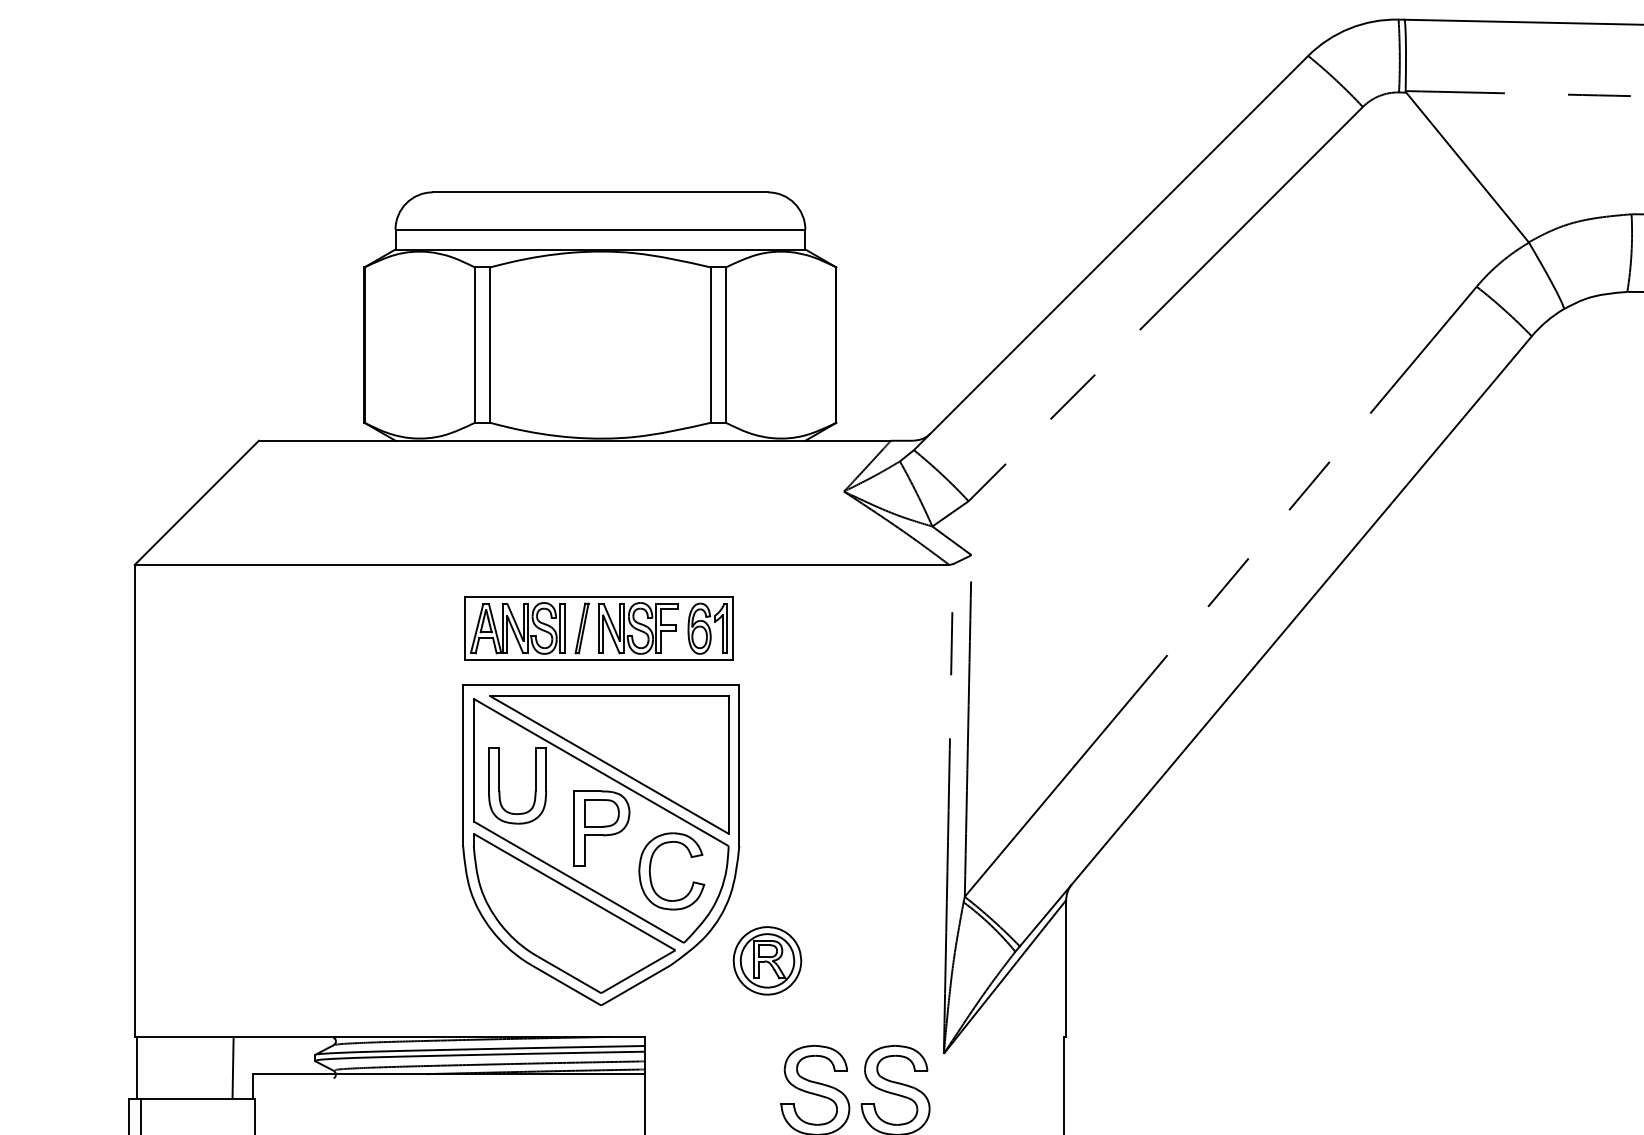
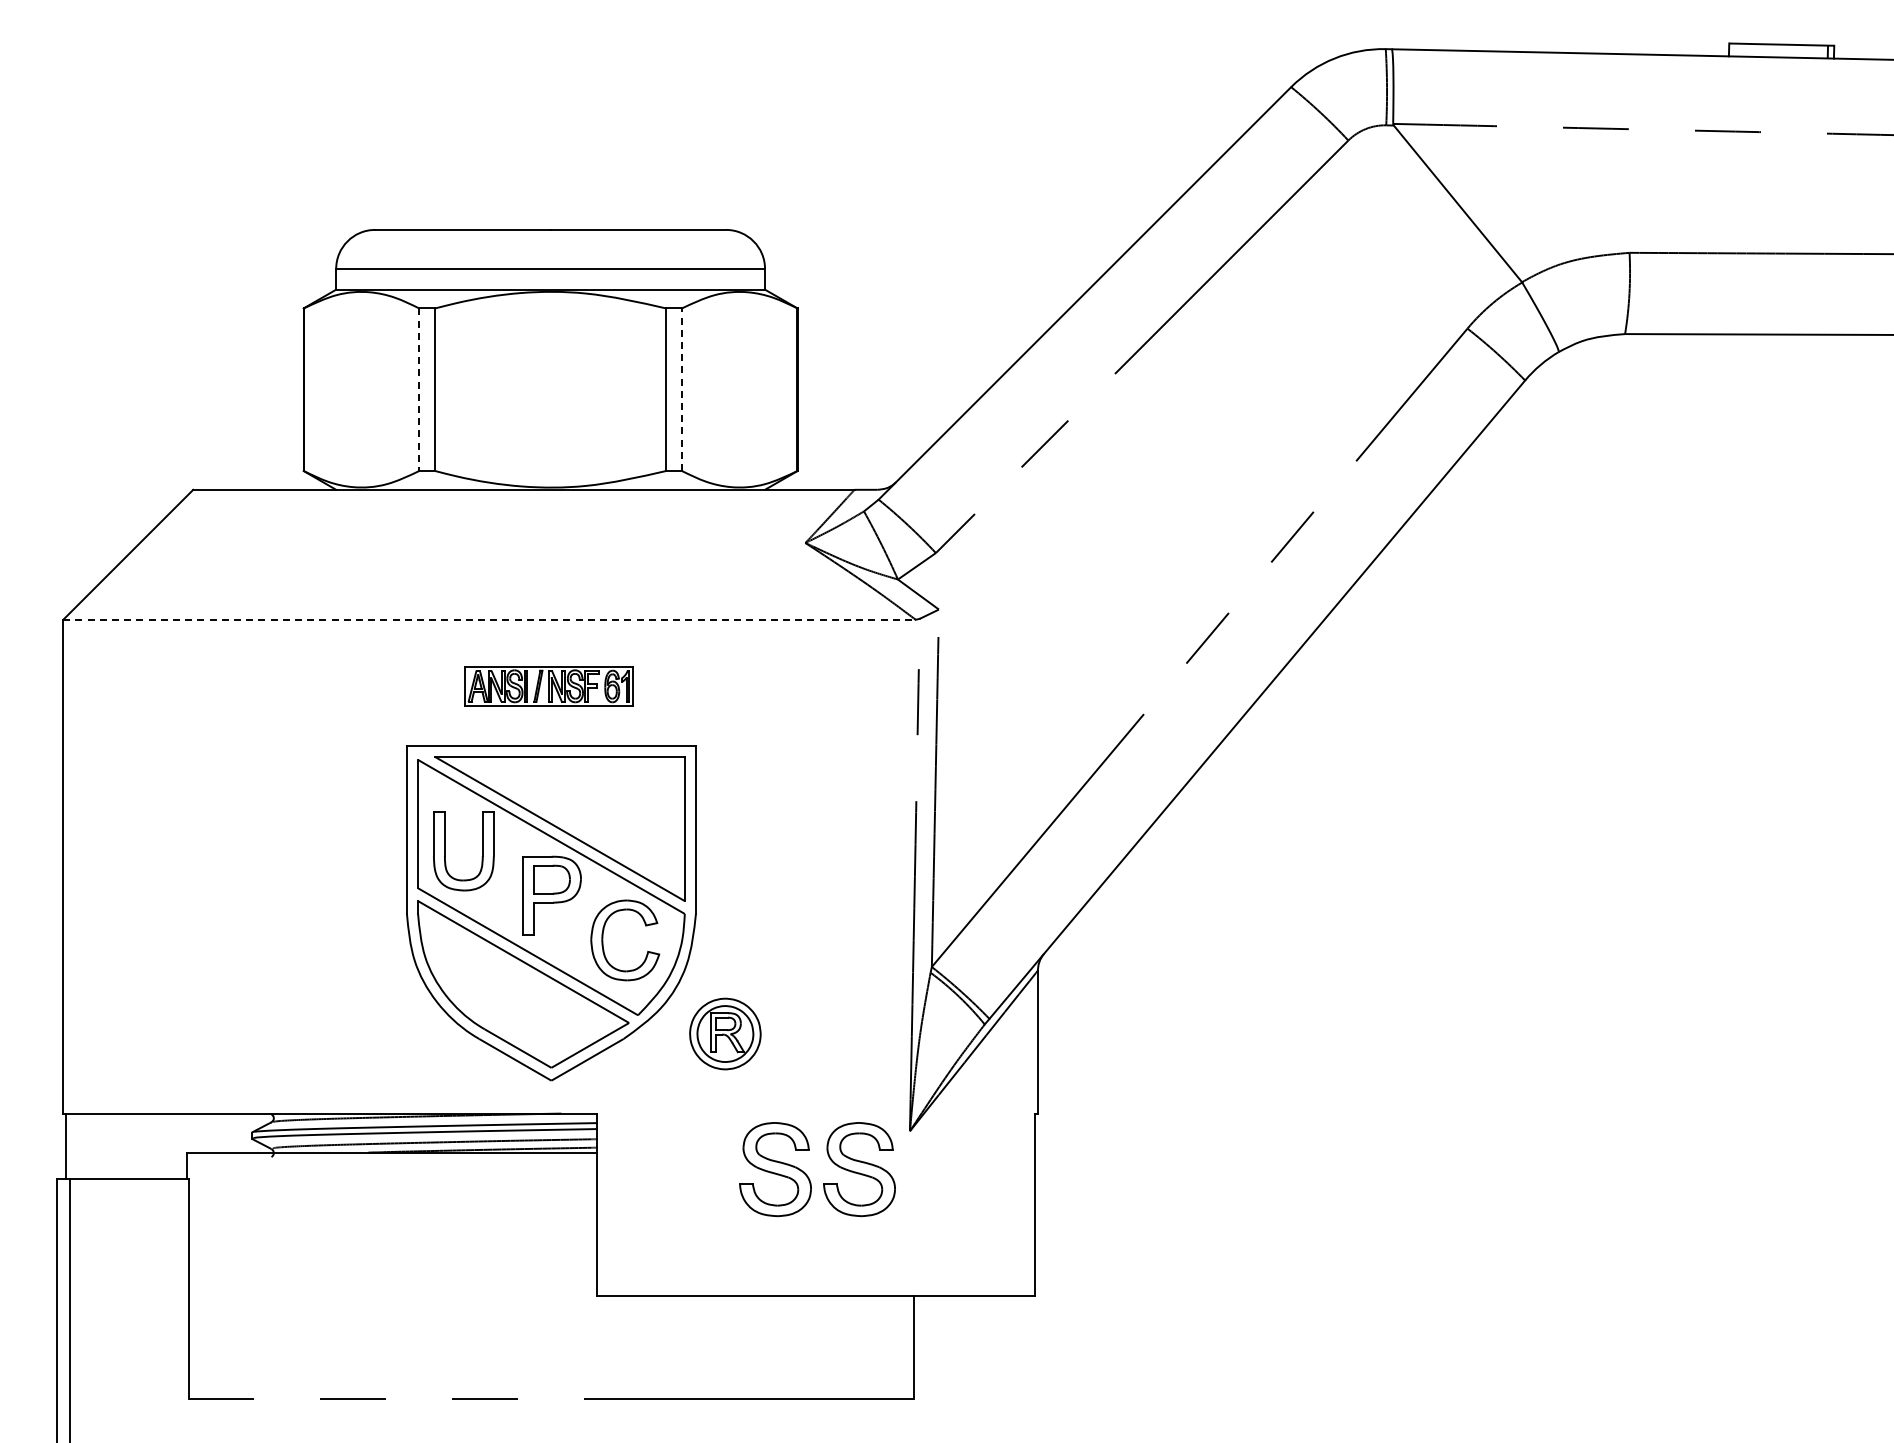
line: (726, 344) -> (682, 389), solid -> dashed
line: (475, 345) -> (419, 390), solid -> dashed
line: (542, 564) -> (490, 619), solid -> dashed
part: (598, 628) -> (548, 686), size x0.6
line: (232, 1067) -> (165, 1145), removed

